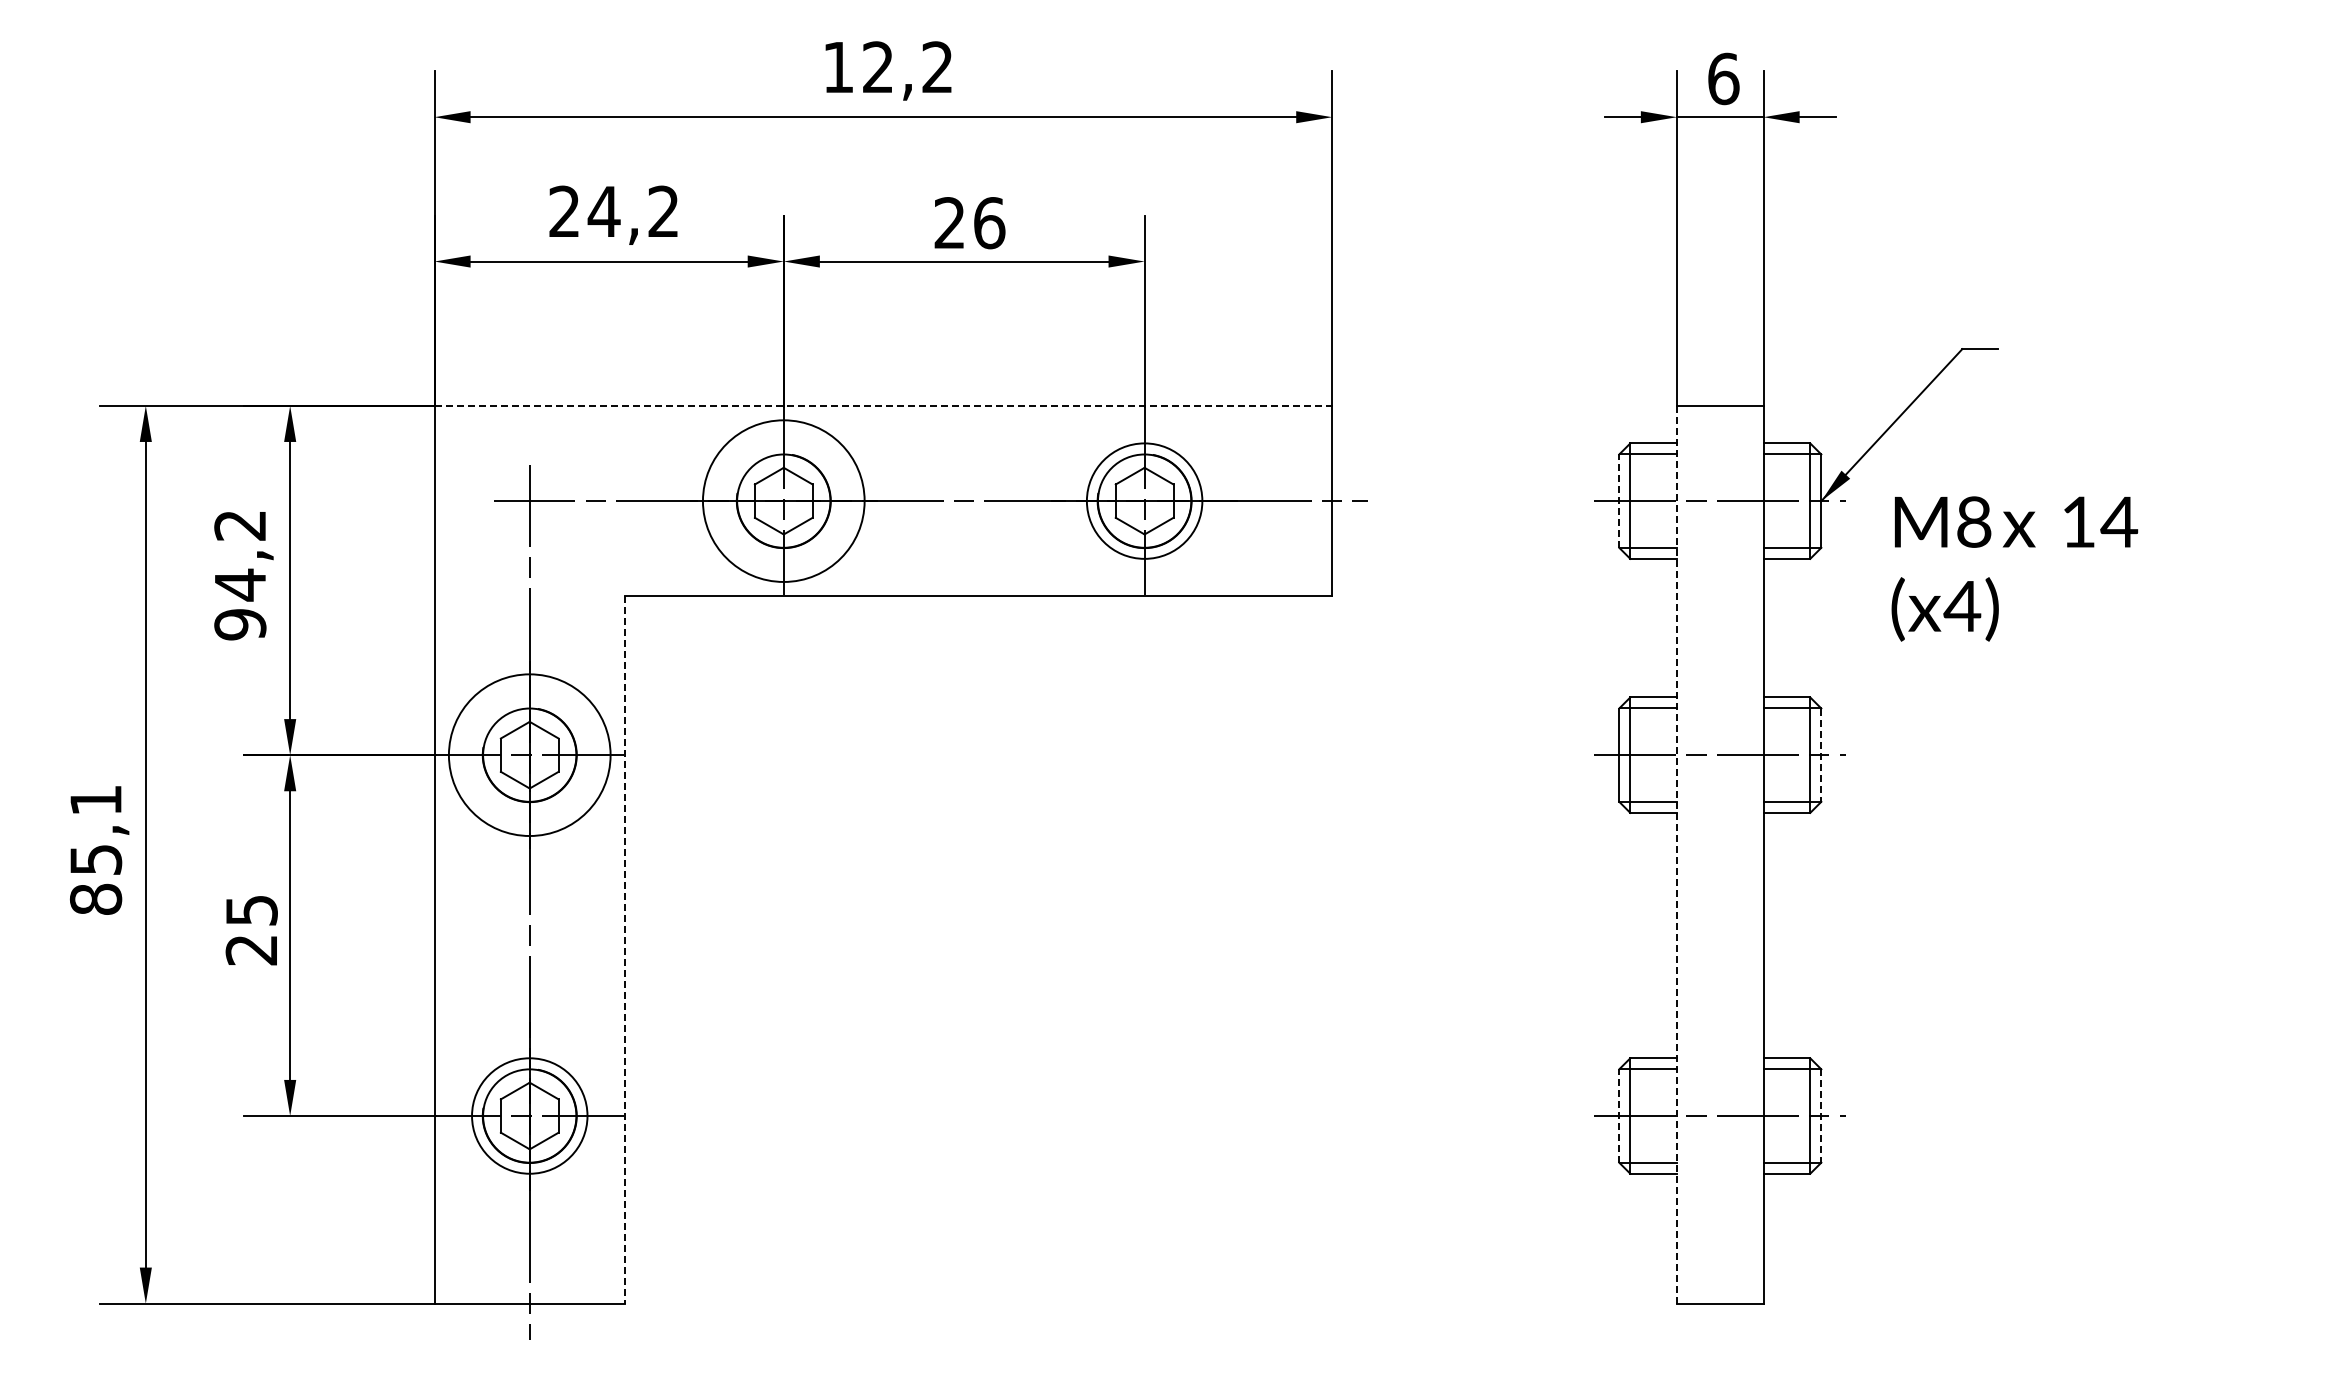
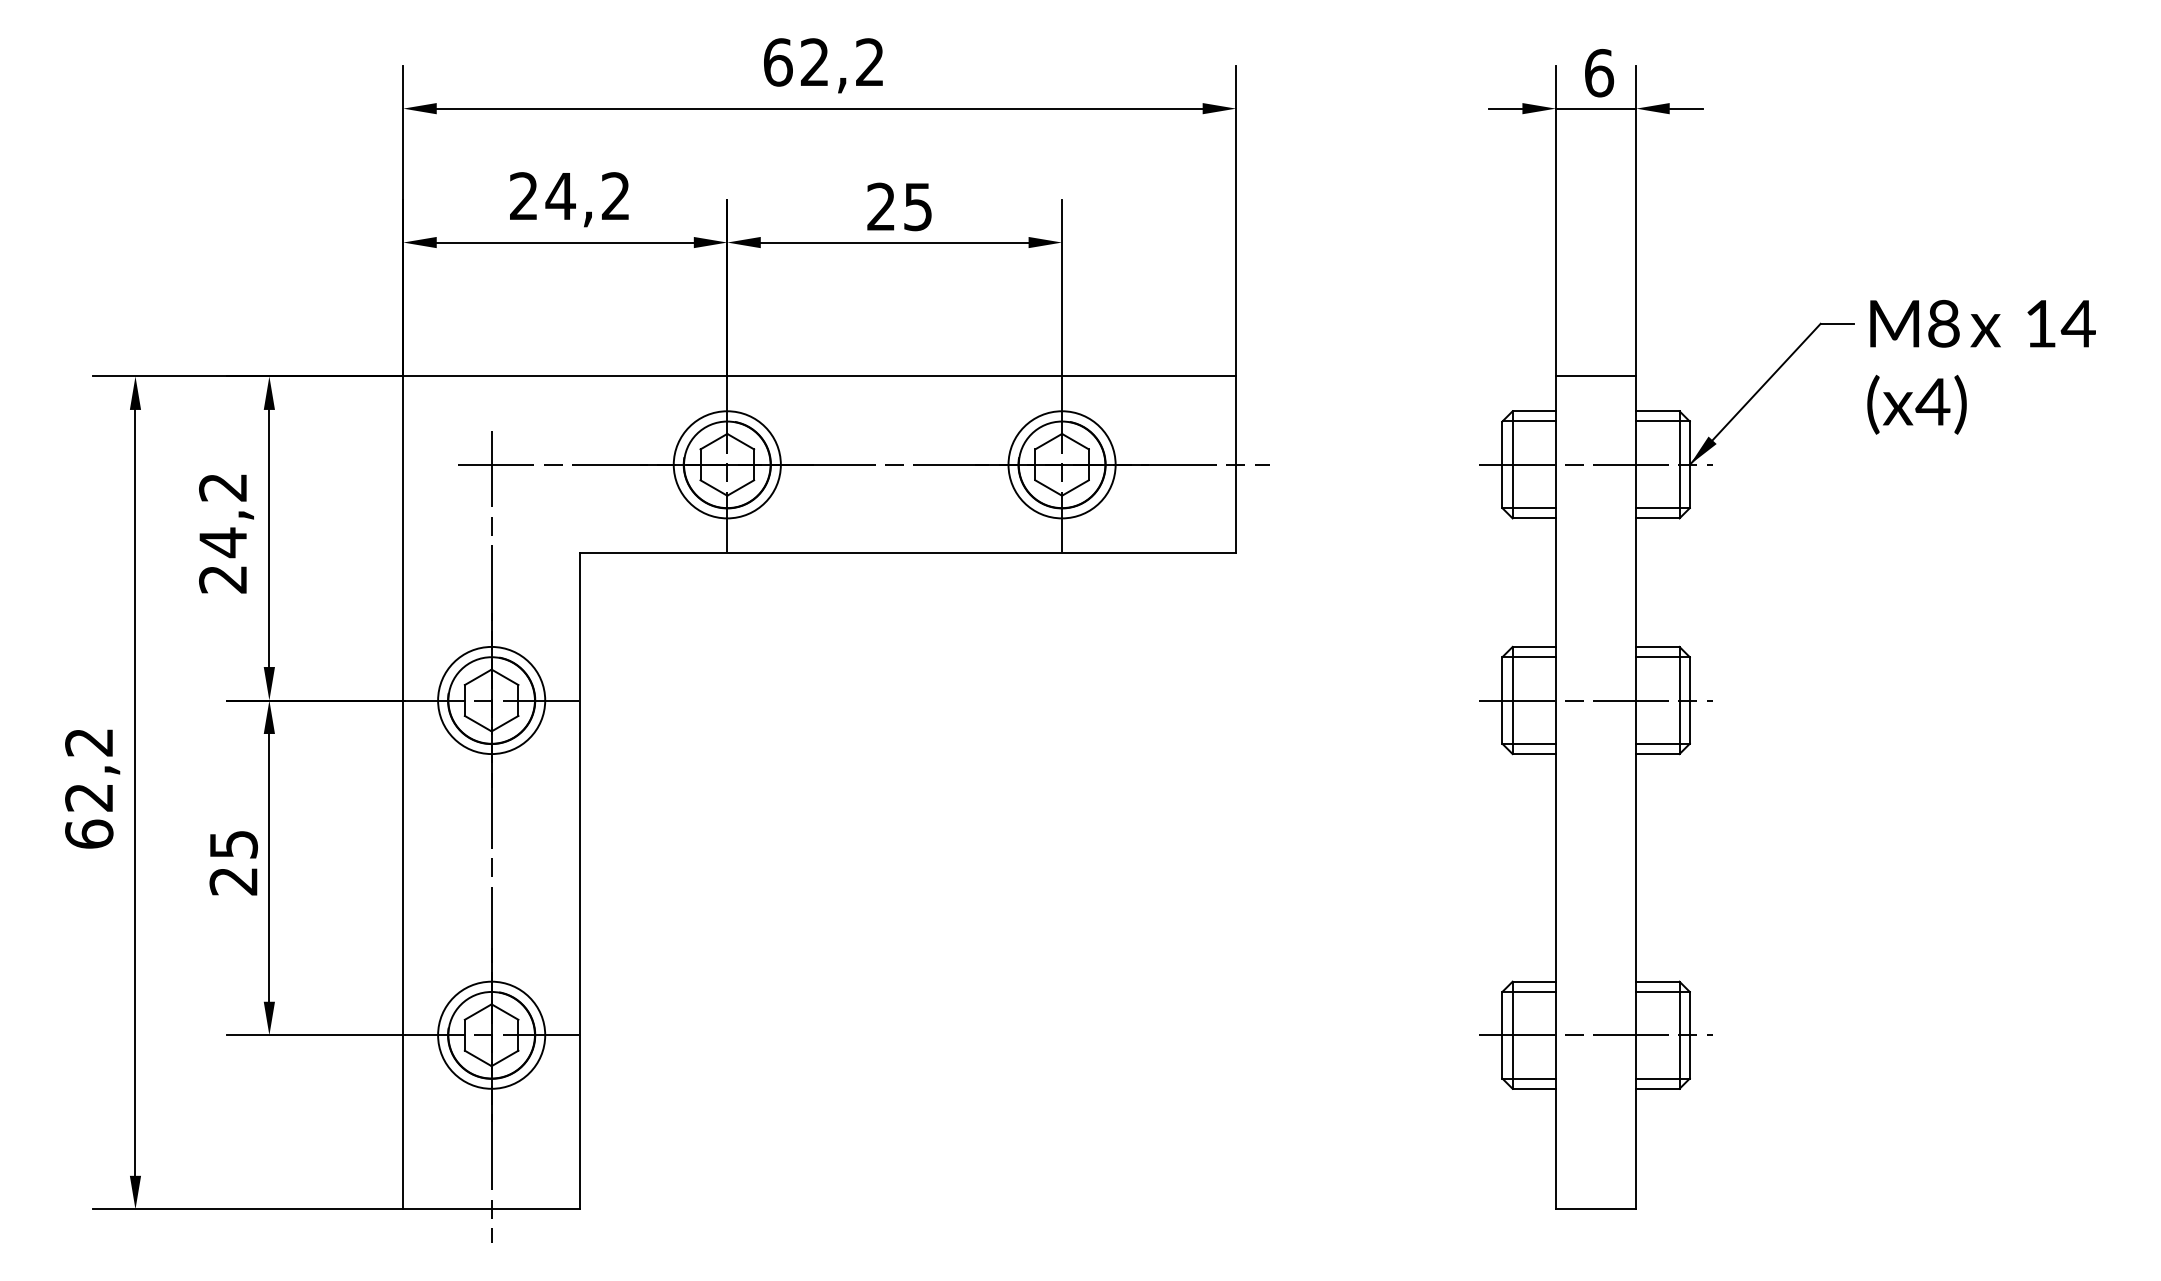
text: (838, 67) -> (778, 62), 12,2 -> 62,2
text: (989, 223) -> (918, 207), 26 -> 25
line: (883, 405) -> (819, 376), dashed -> solid
circle: (783, 500) -> (727, 464), size x0.71
line: (1619, 501) -> (1502, 465), dashed -> solid
text: (2014, 568) -> (1981, 366), moved
text: (240, 624) -> (223, 579), 94,2 -> 24,2
circle: (529, 754) -> (491, 699), size x0.71
line: (1821, 755) -> (1689, 700), dashed -> solid
text: (95, 850) -> (88, 788), 85,1 -> 62,2
line: (1677, 854) -> (1556, 792), dashed -> solid
line: (625, 950) -> (580, 881), dashed -> solid
line: (1619, 1116) -> (1502, 1035), dashed -> solid
line: (1821, 1116) -> (1689, 1035), dashed -> solid

